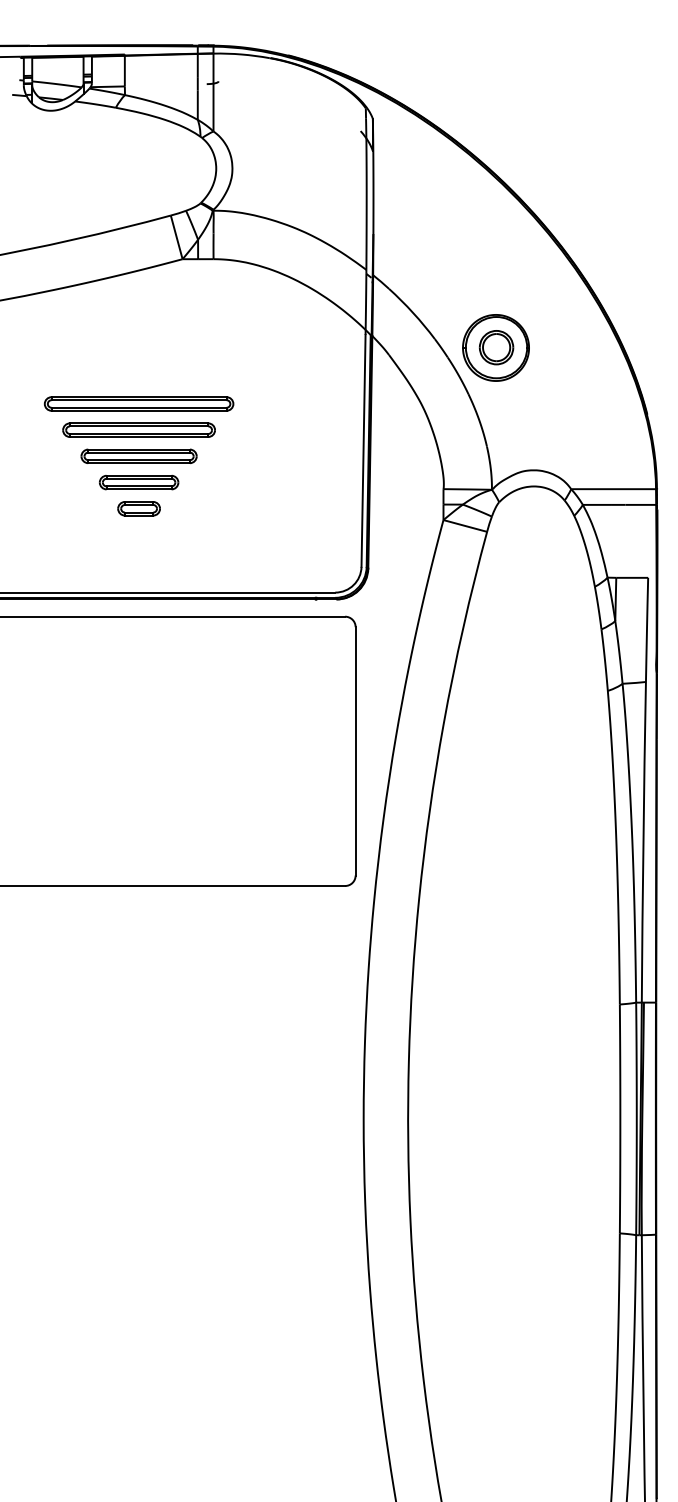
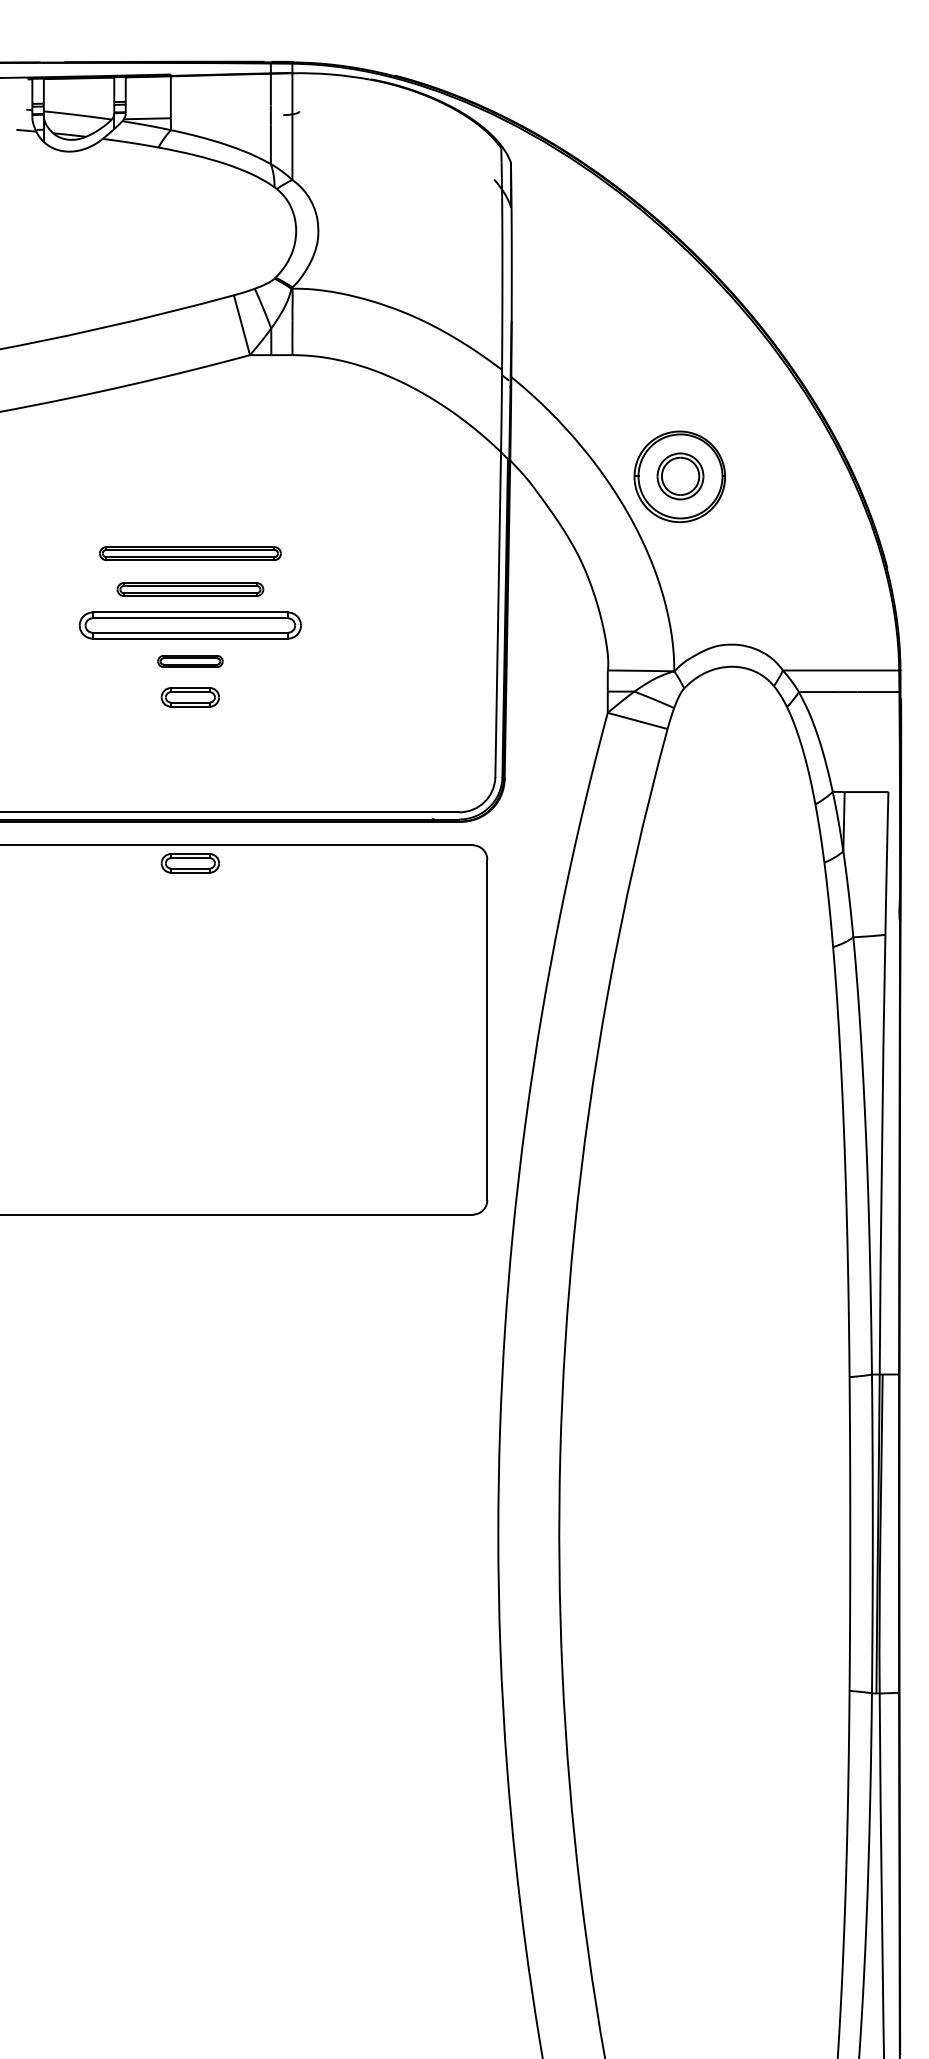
part: (139, 403) -> (190, 553), size x0.7
part: (139, 430) -> (190, 589), size x0.7
part: (139, 456) -> (190, 625), size x1.4
part: (139, 482) -> (190, 661), size x0.6
part: (138, 629) -> (189, 863), added

